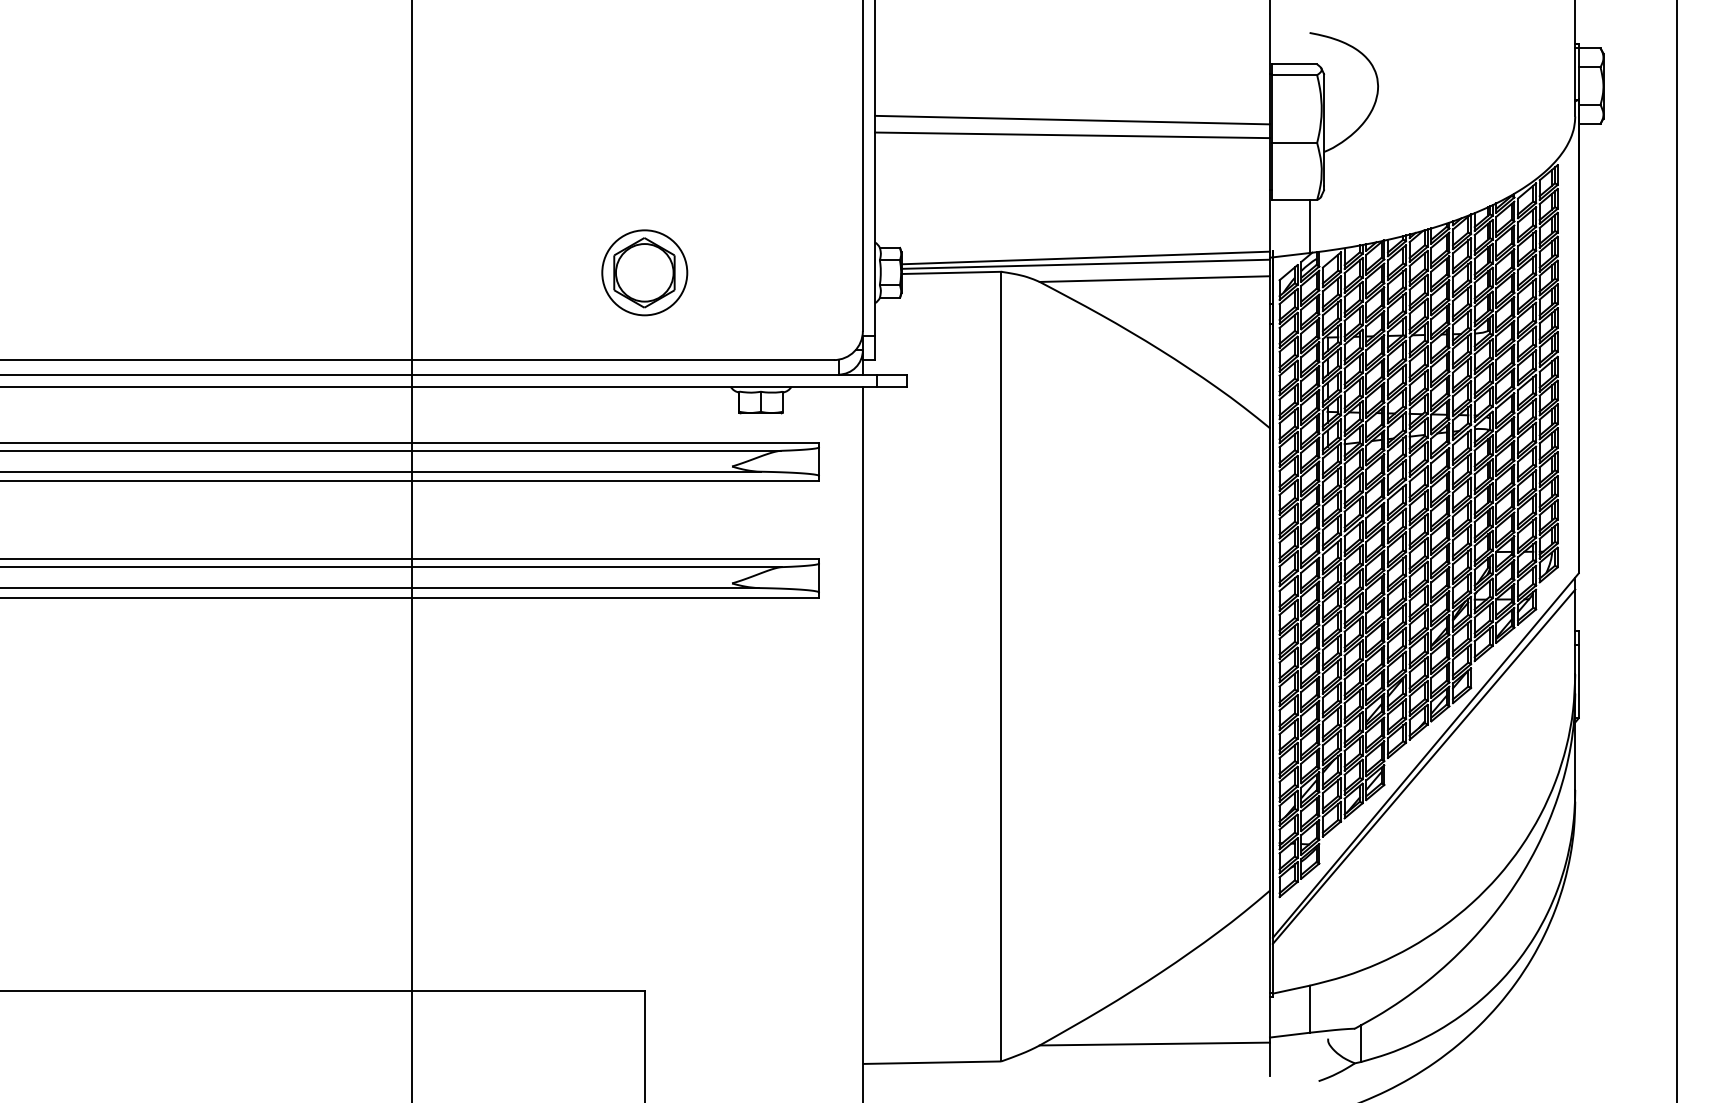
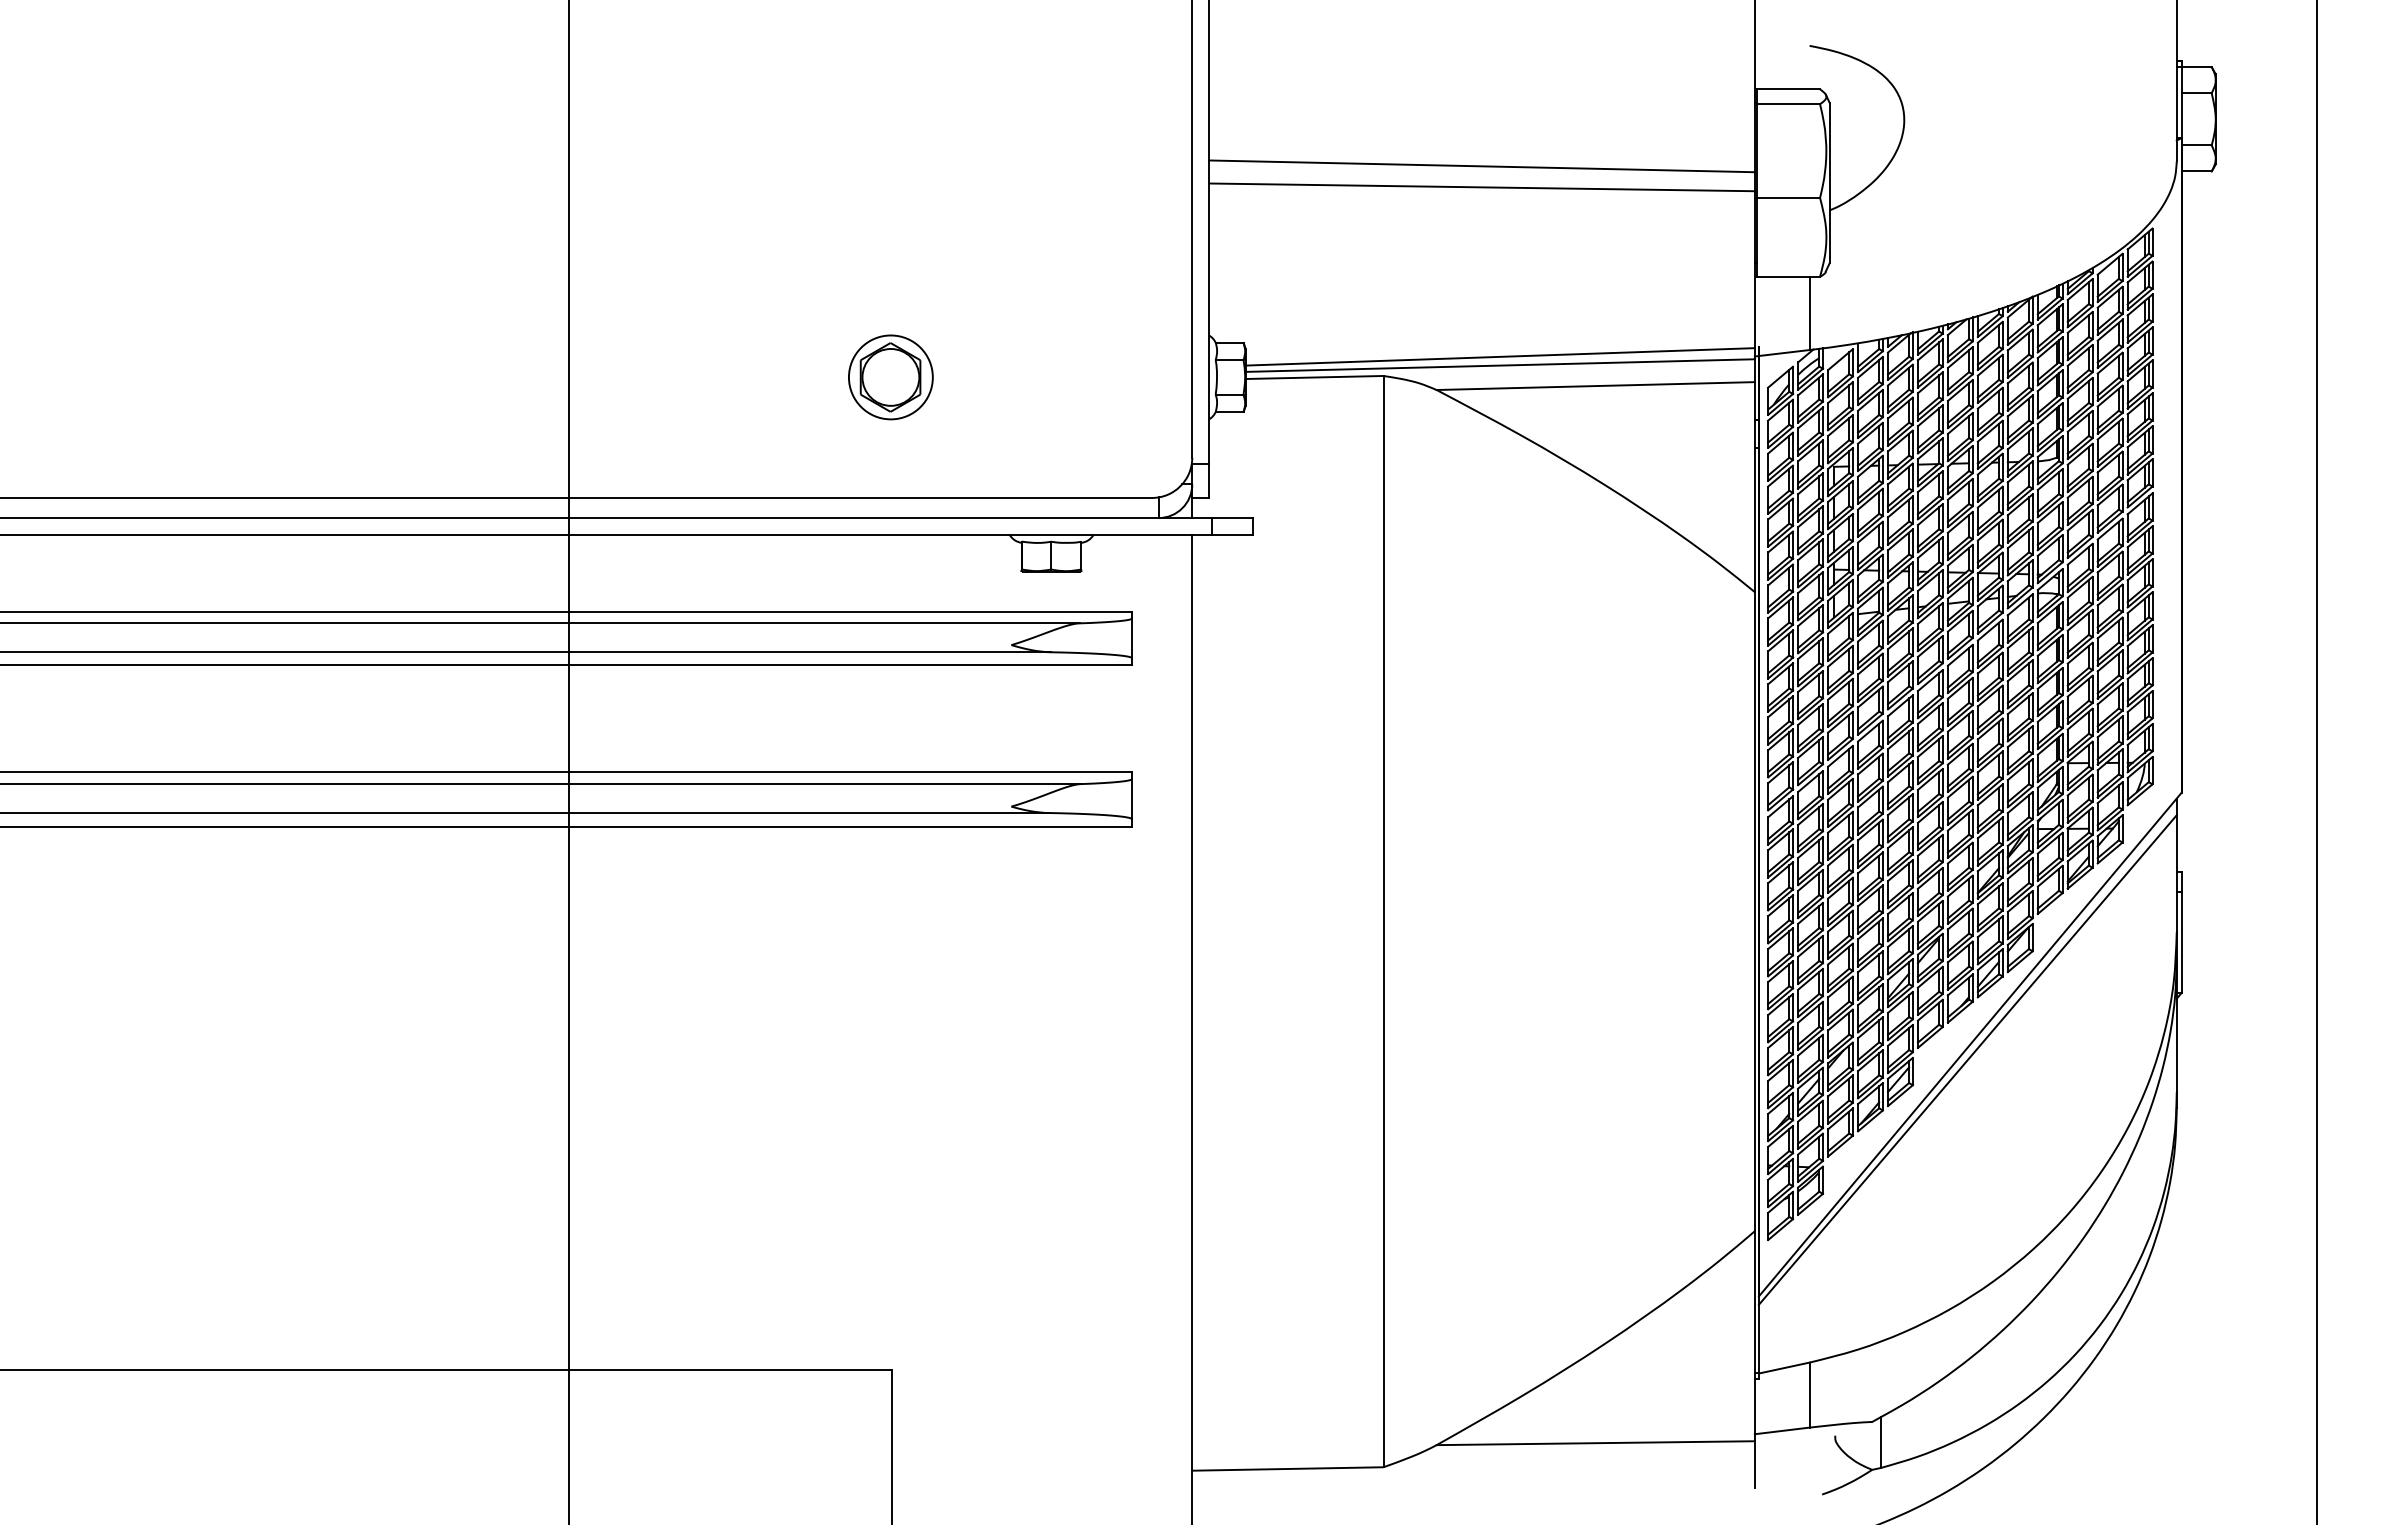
part: (644, 272) -> (890, 377), size x0.71

